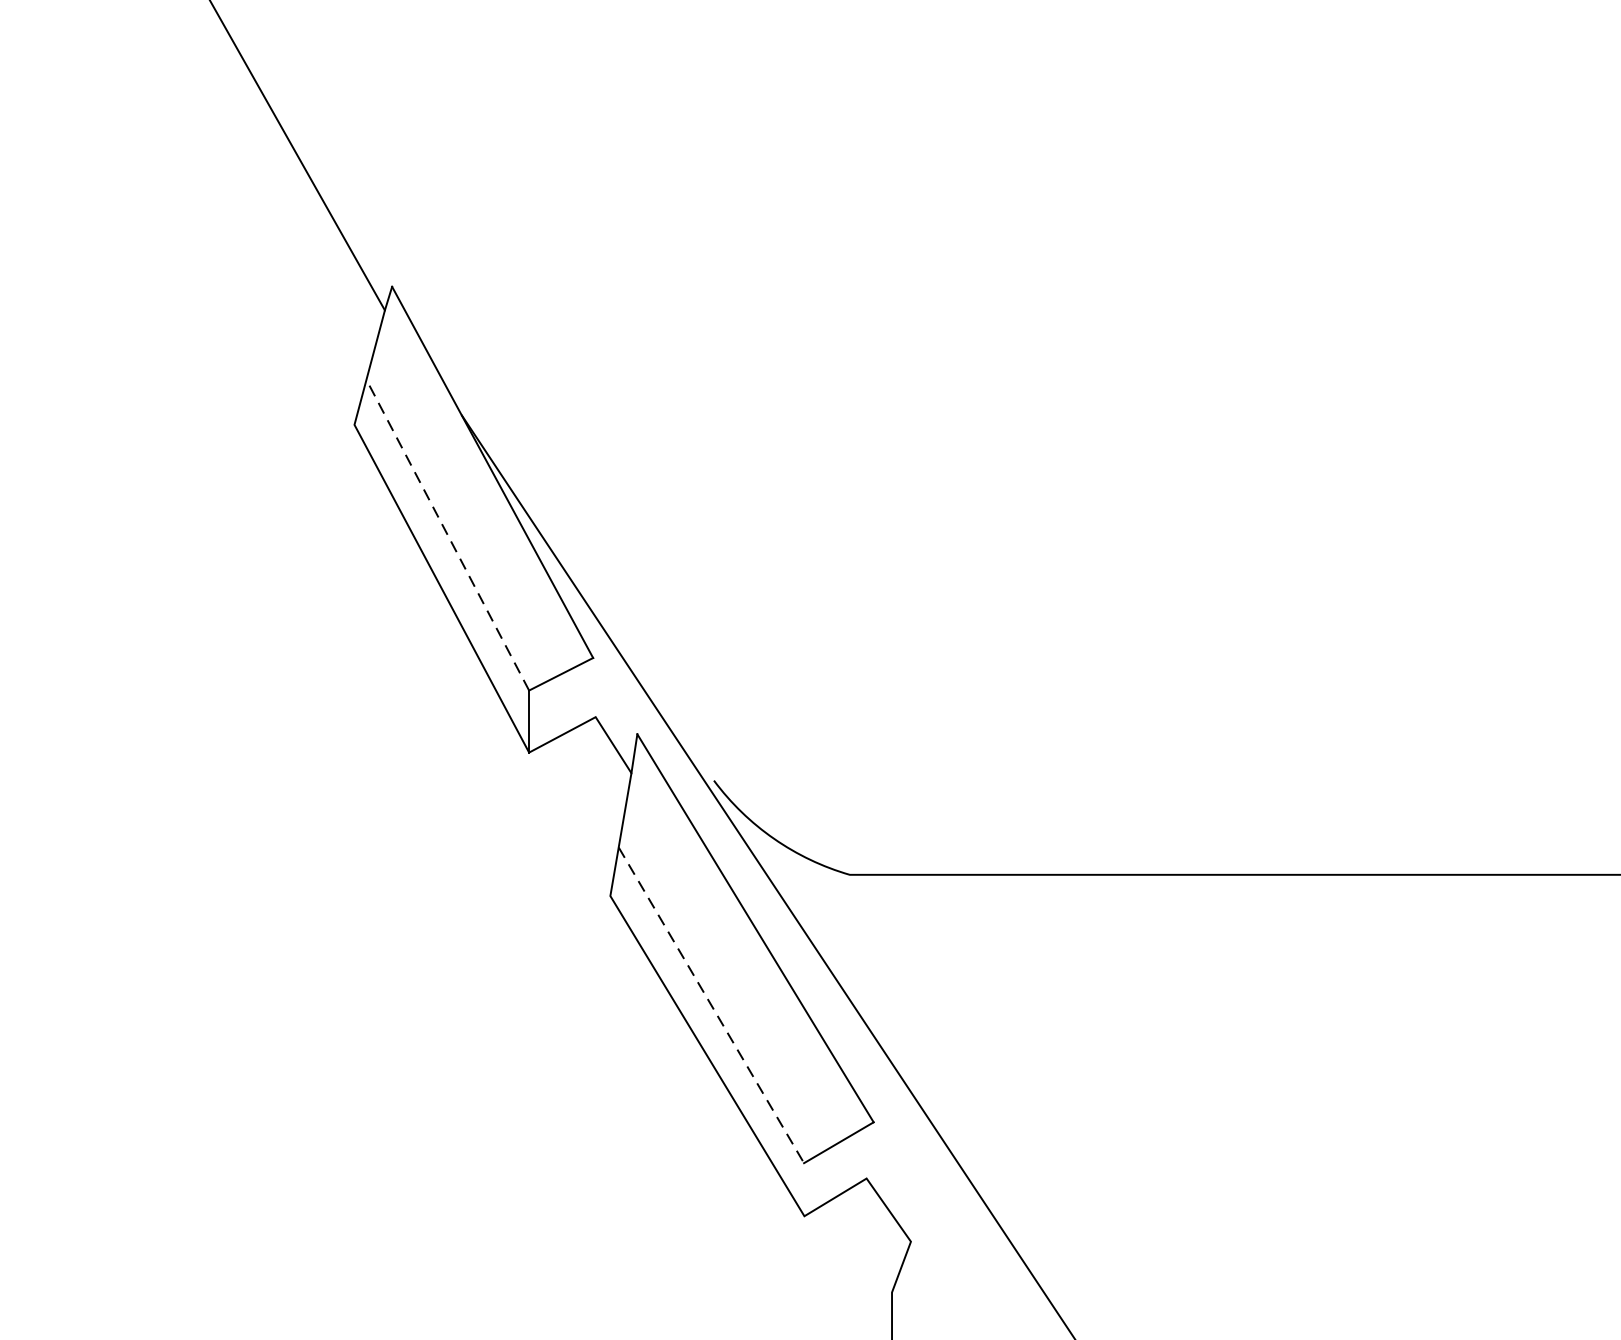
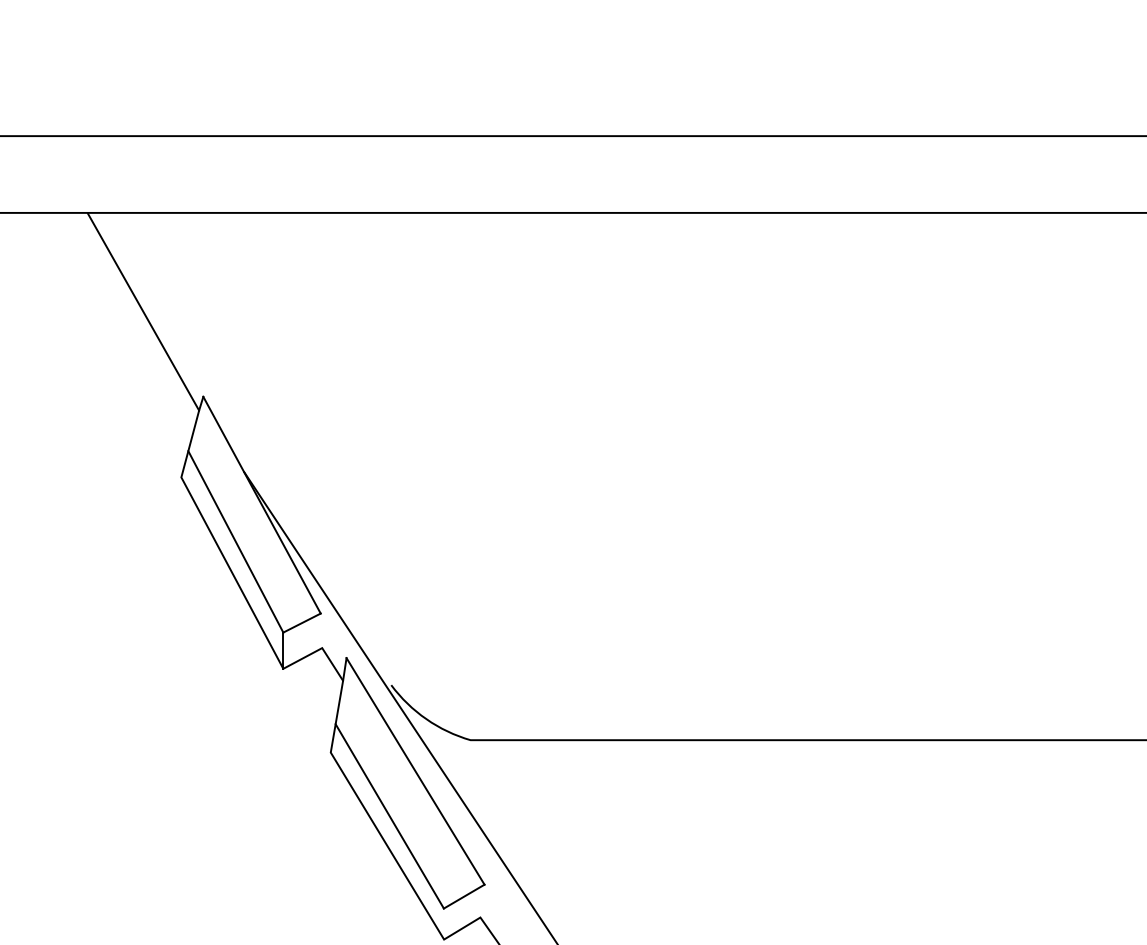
line: (447, 534) -> (235, 541), dashed -> solid
line: (710, 1005) -> (389, 816), dashed -> solid

